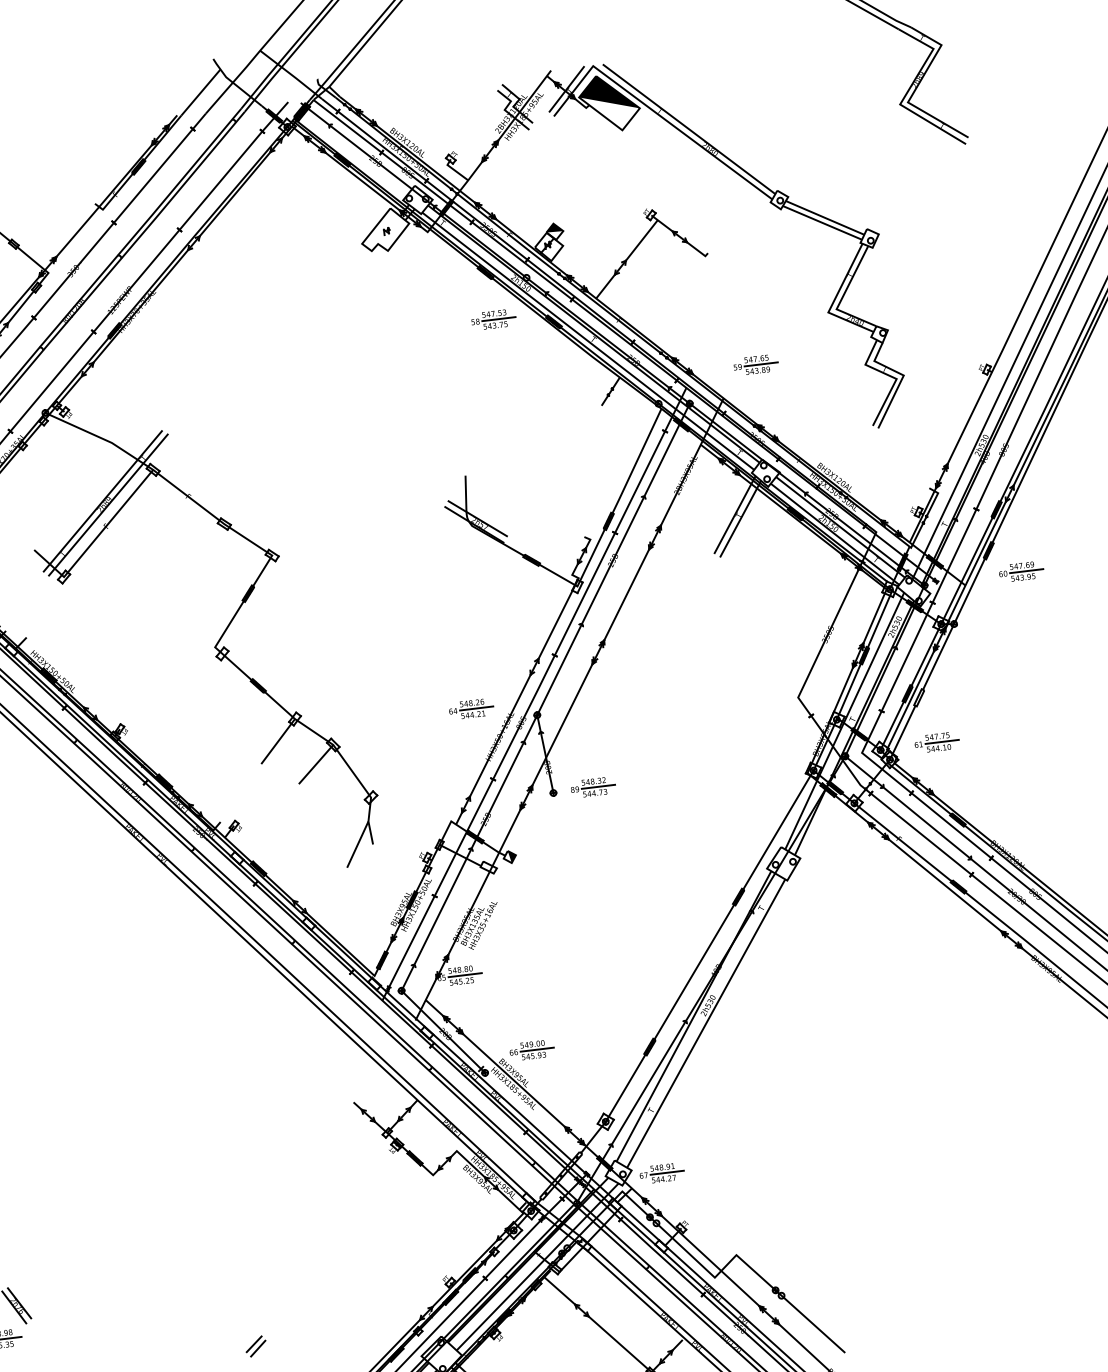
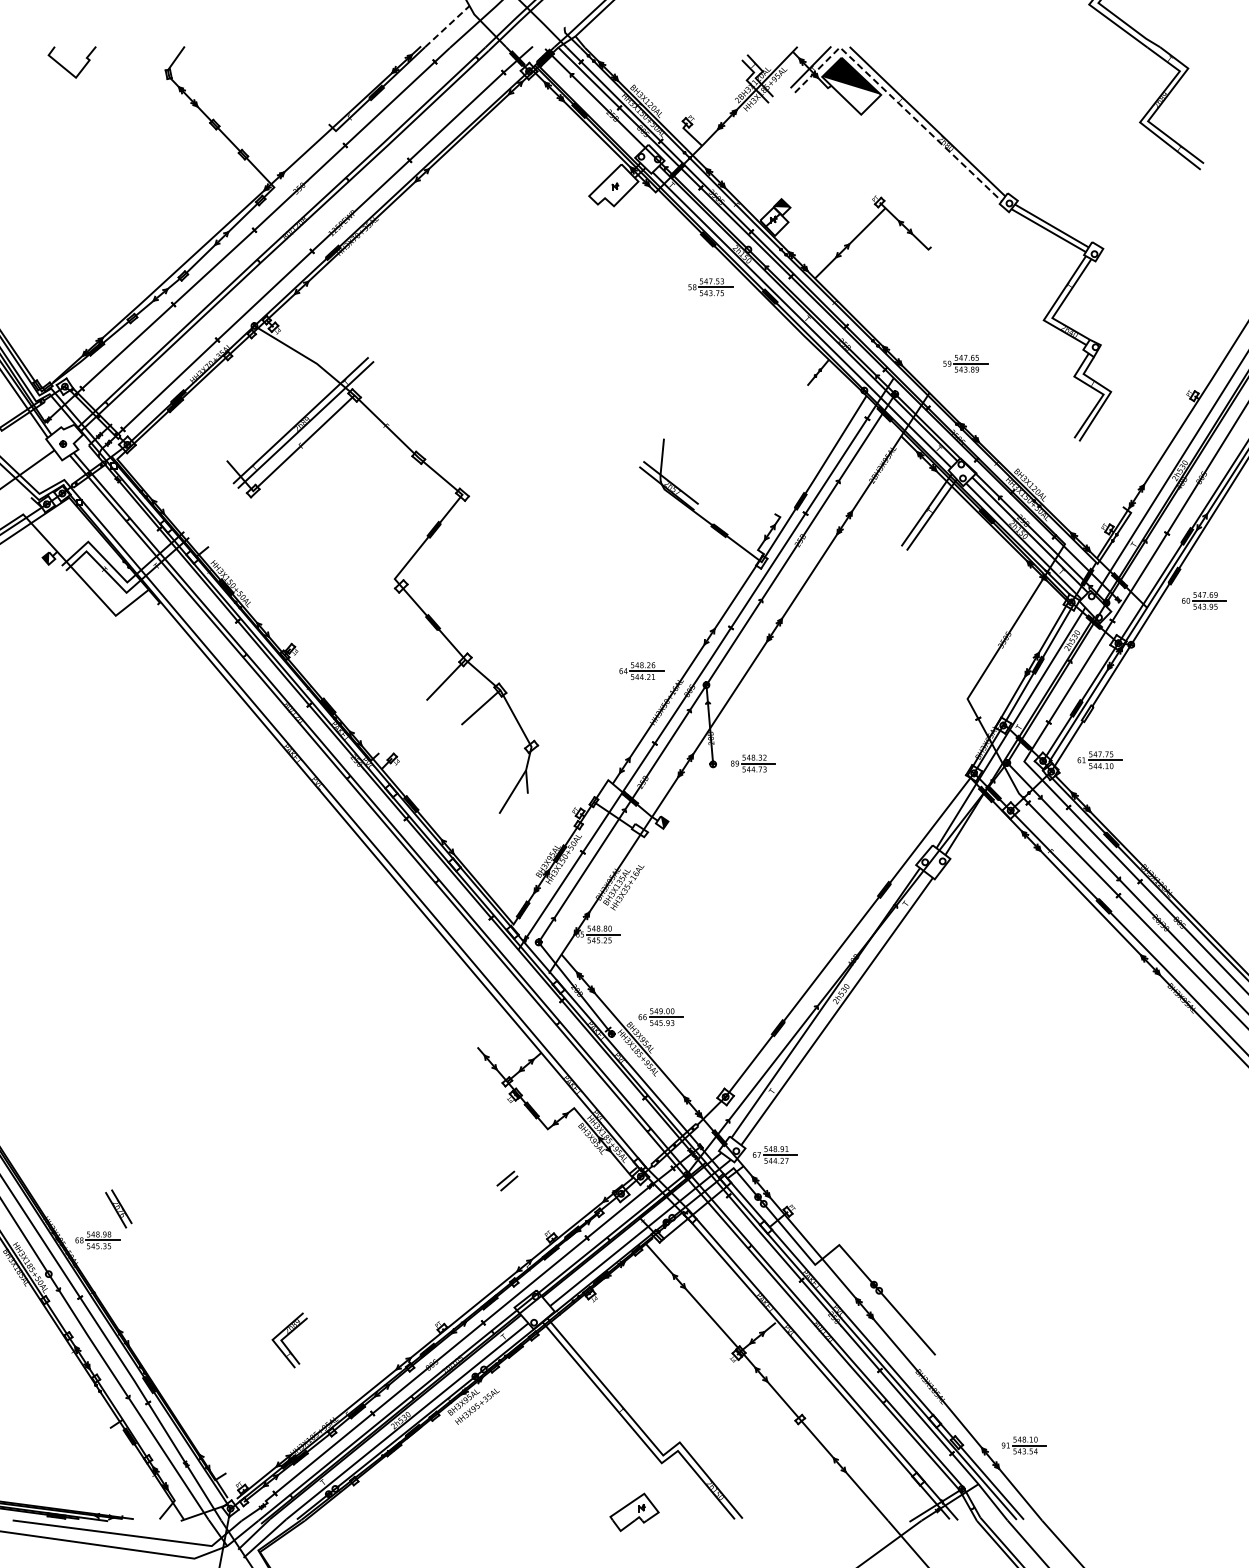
line: (201, 92) -> (447, 26), solid -> dashed
line: (656, 113) -> (897, 102), solid -> dashed
part: (256, 1345) -> (507, 1180), moved

